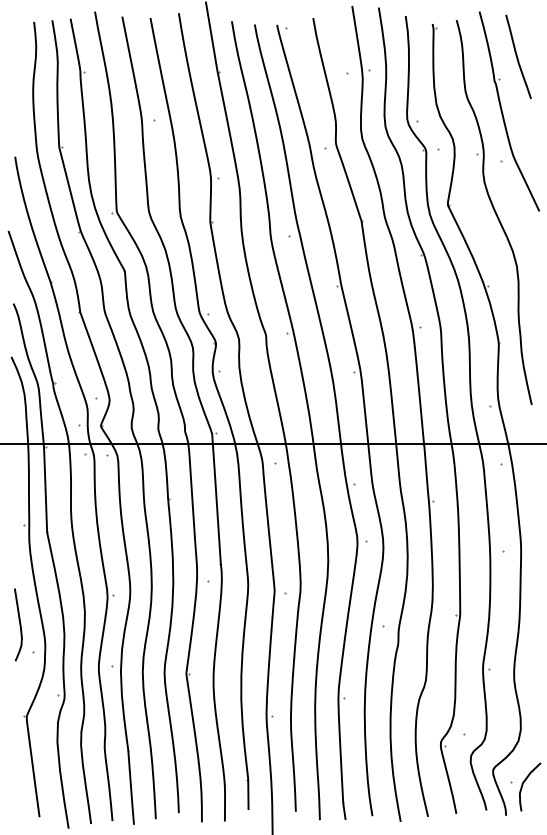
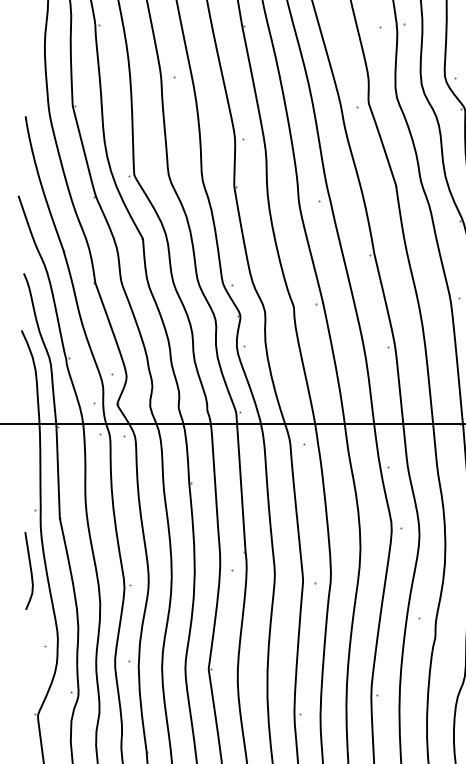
curve: (19, 624) -> (30, 570), moved

